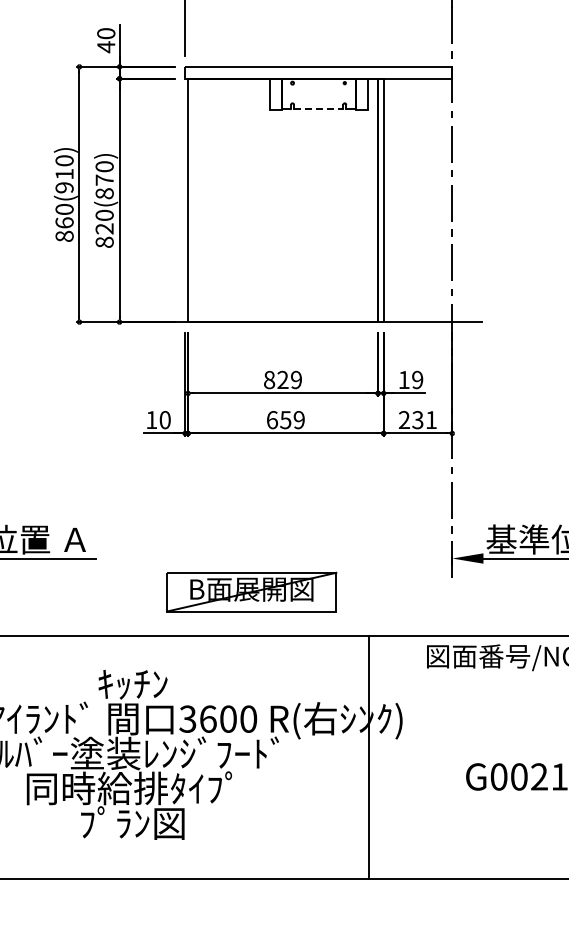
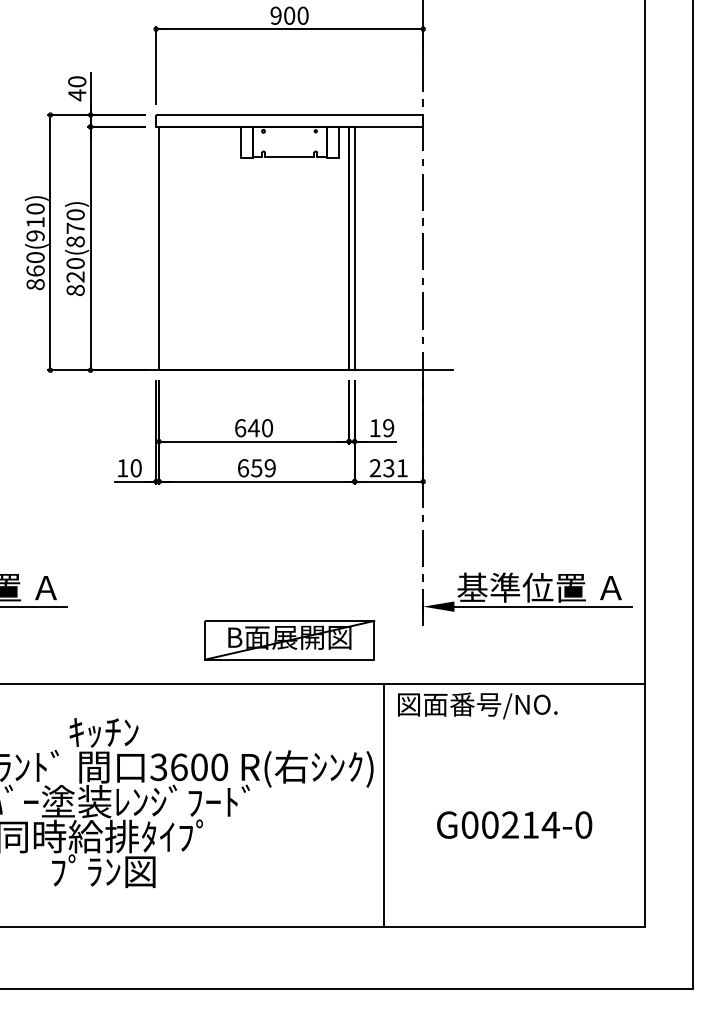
line: (318, 109) -> (289, 157), dashed -> solid
text: (282, 380) -> (253, 428), 829 -> 640
part: (251, 592) -> (289, 640), moved
line: (368, 757) -> (383, 805), moved

